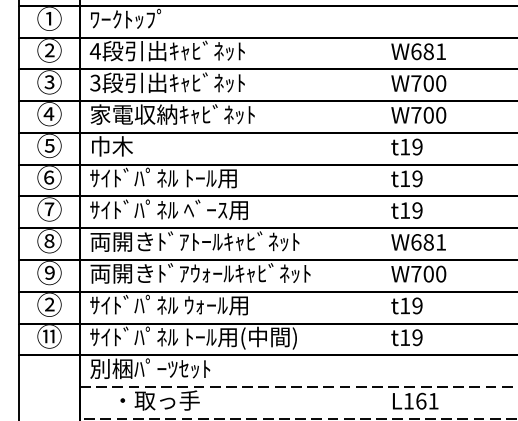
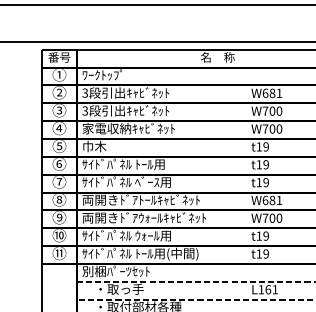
text: (95, 50) -> (85, 92), 4 -> 3
text: (49, 304) -> (59, 235), ② -> ⑩

